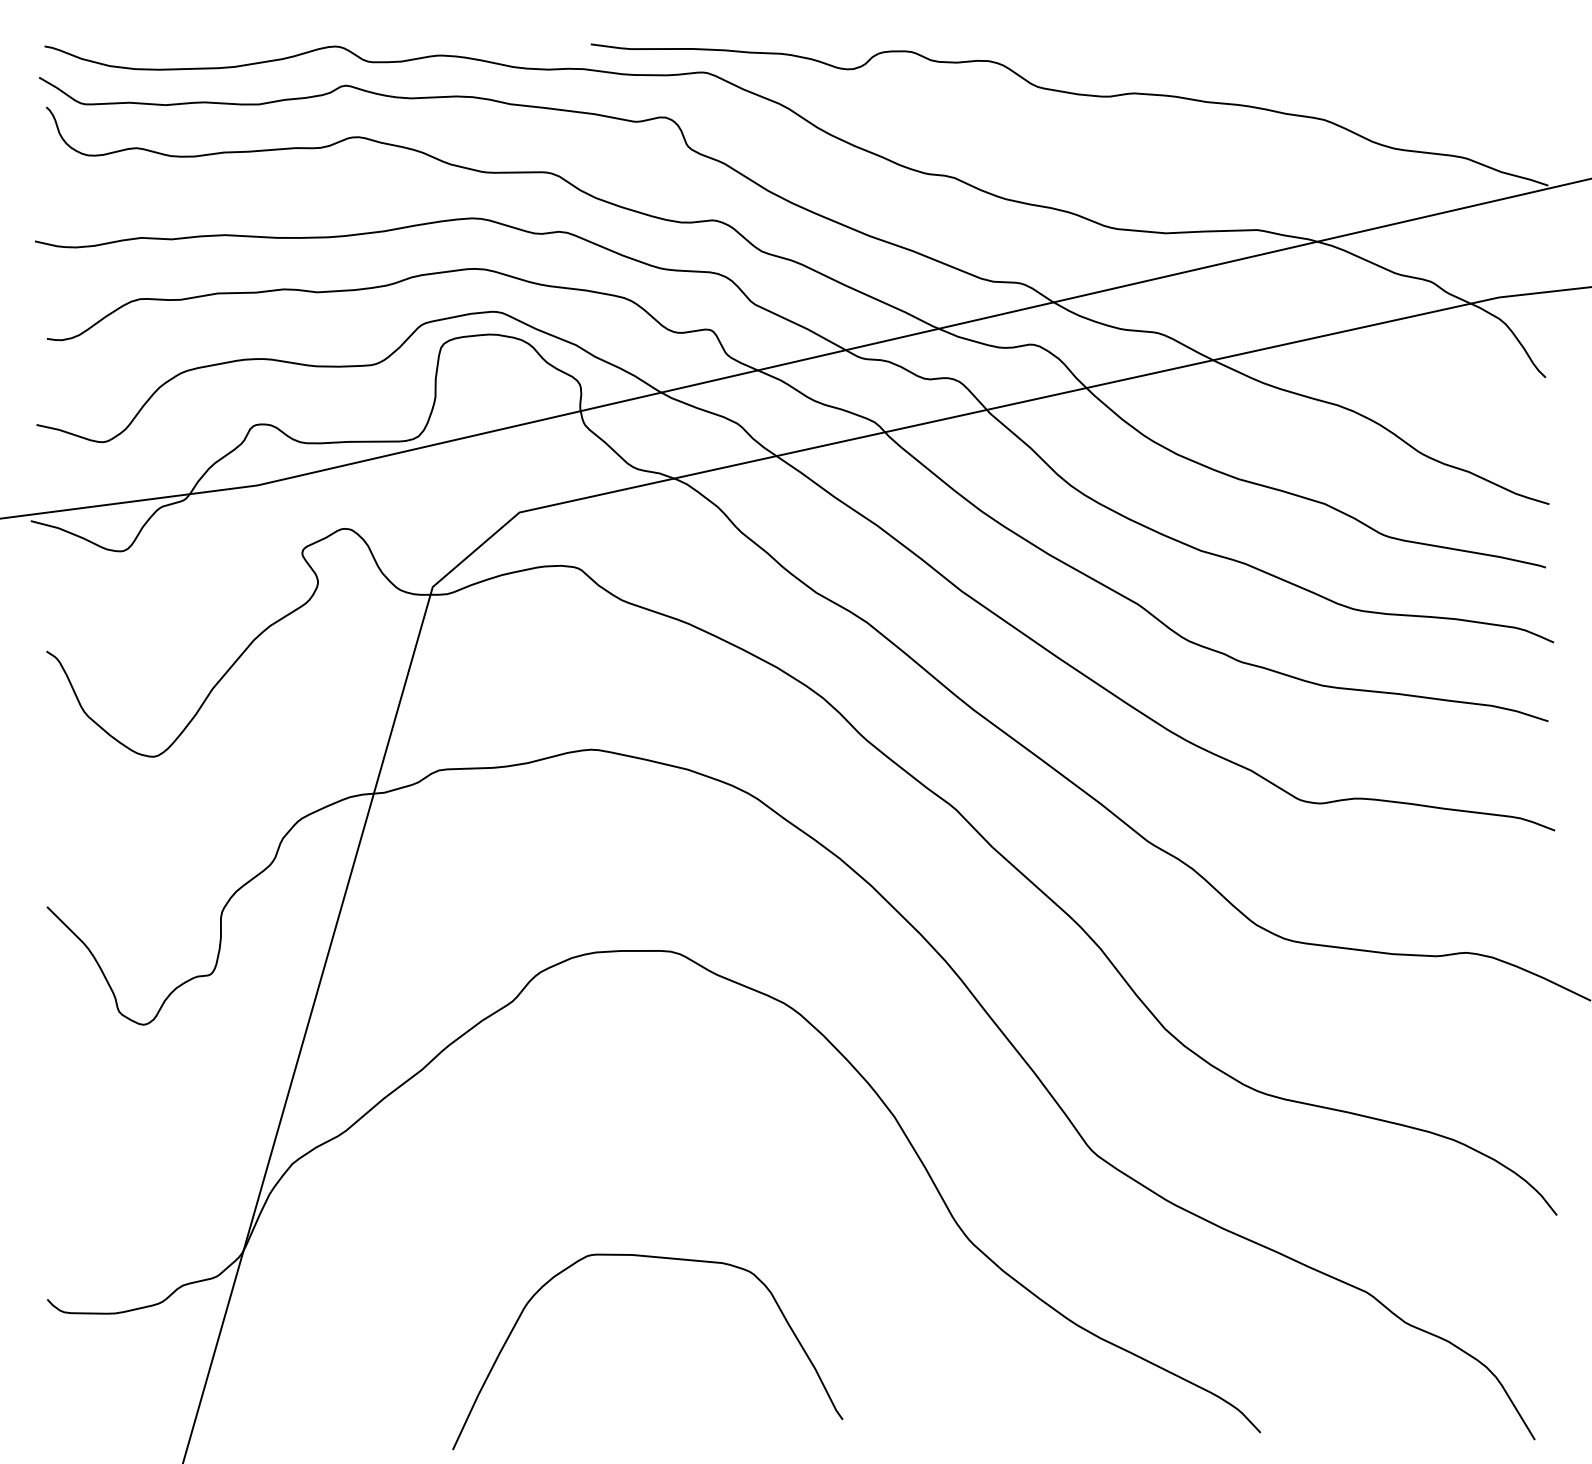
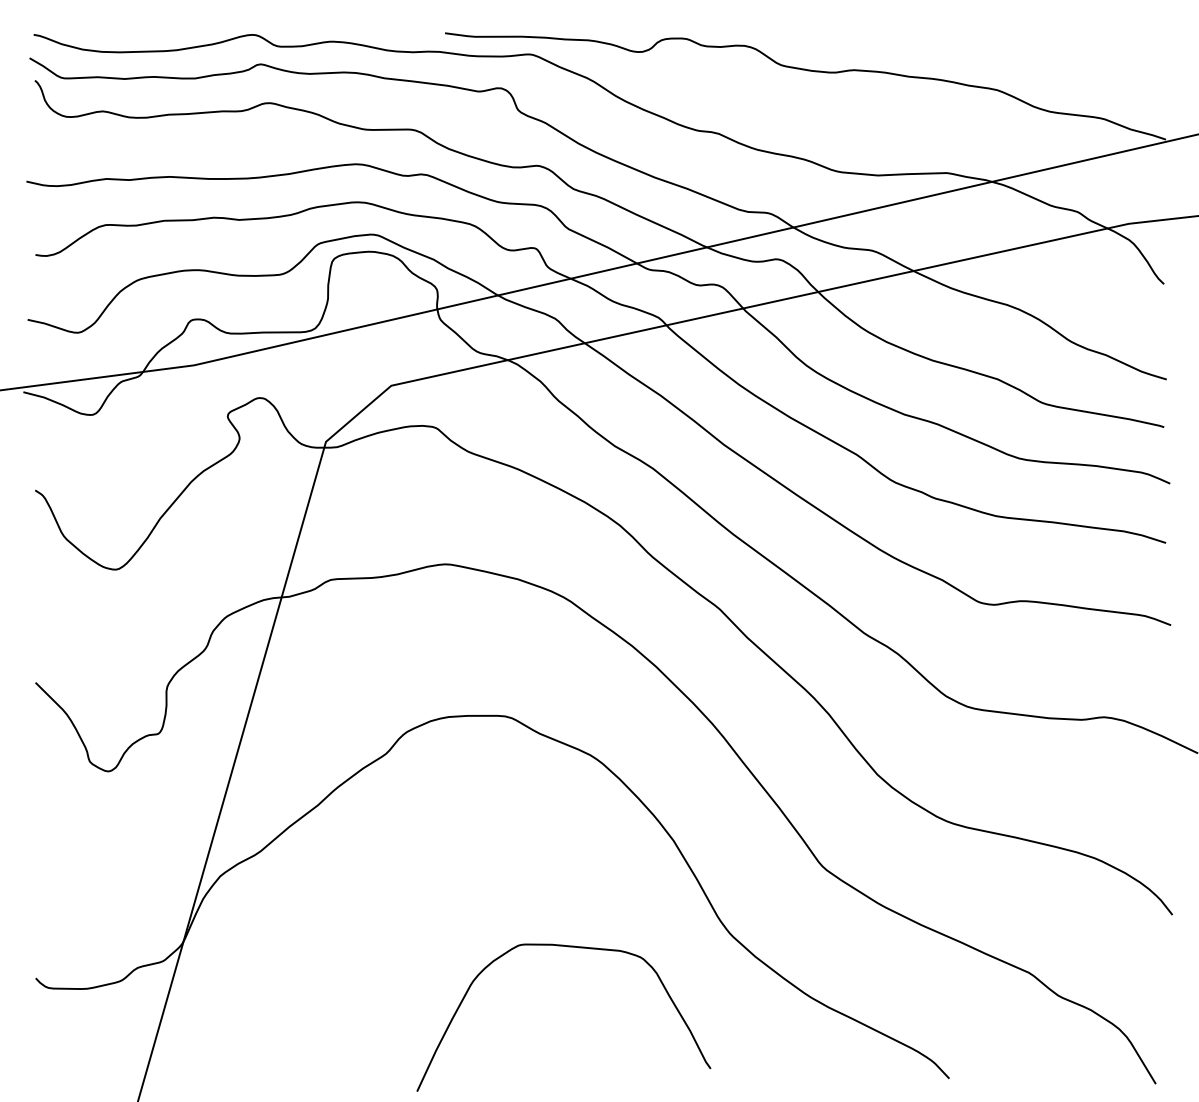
curve: (653, 1258) -> (568, 947), moved

